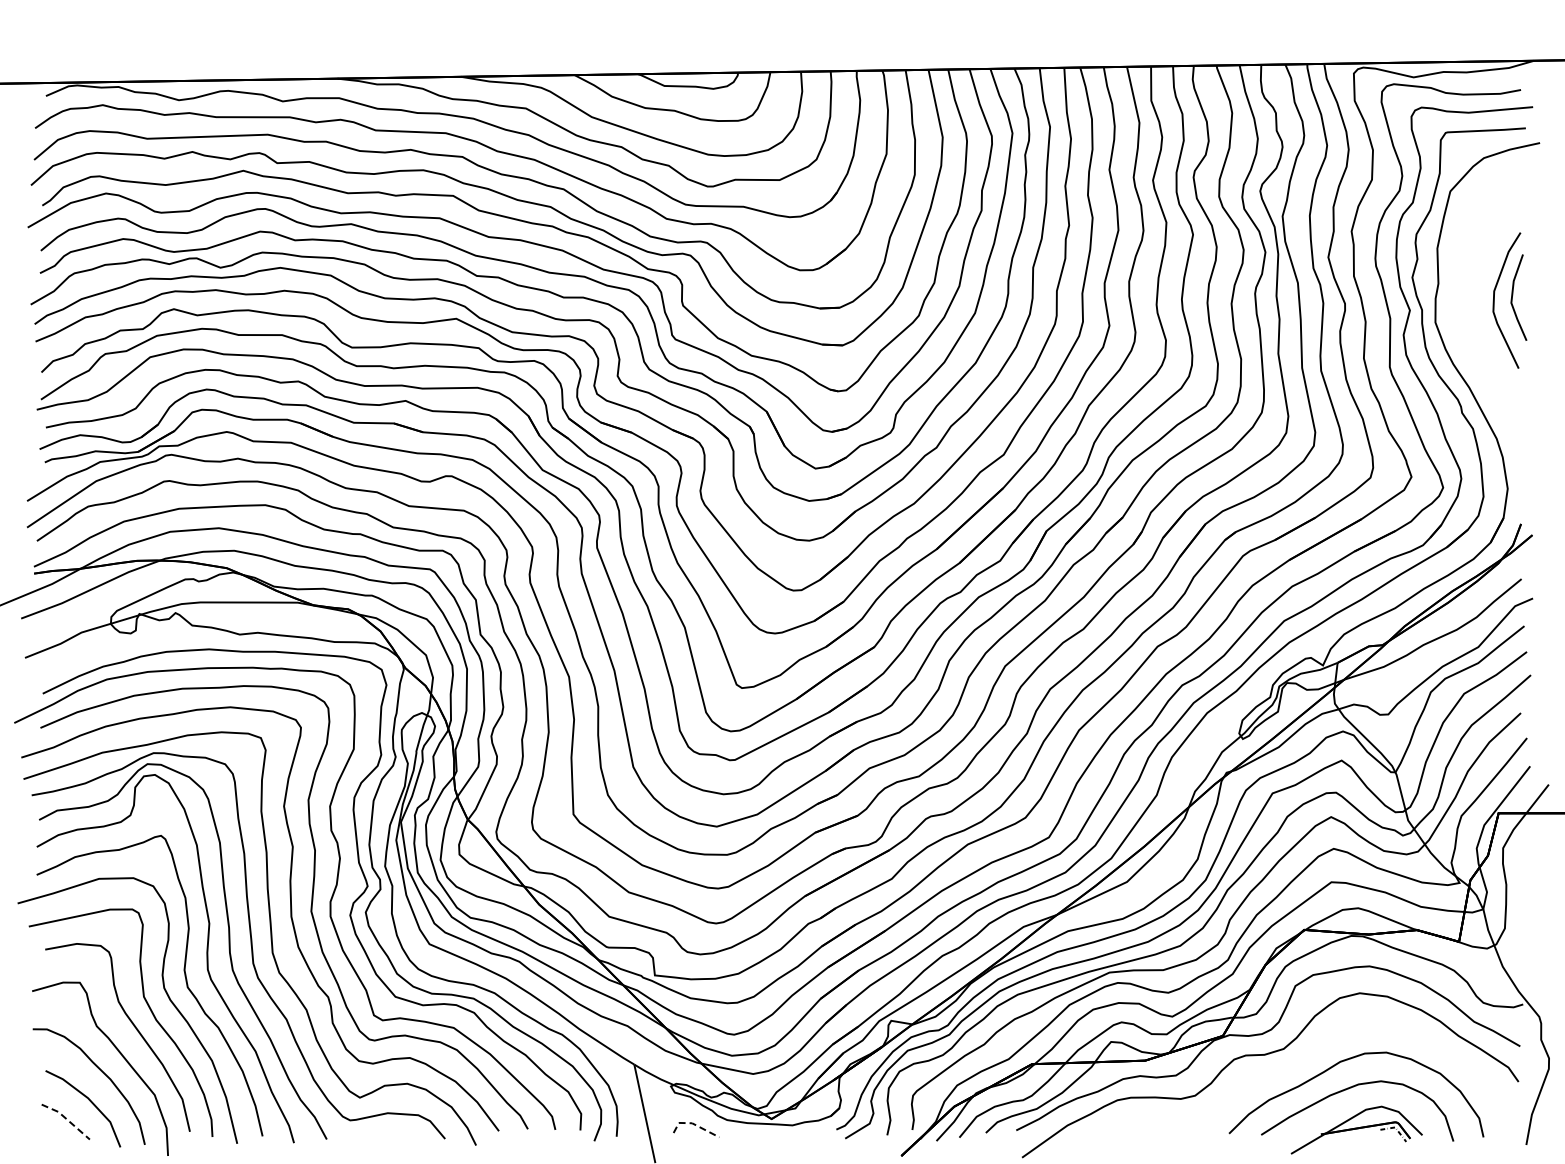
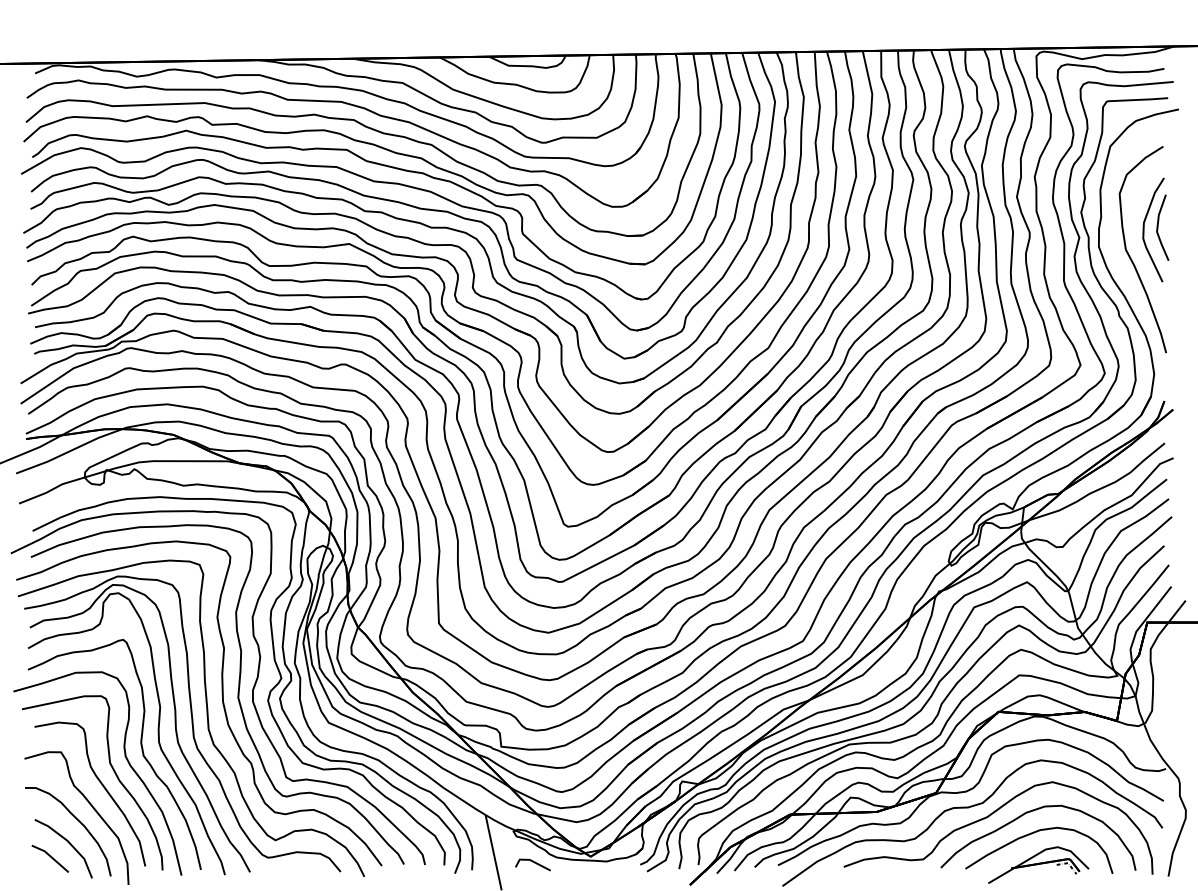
curve: (1476, 334) -> (1130, 256), added
curve: (1294, 1065) -> (990, 815), added
line: (66, 1119) -> (50, 857), dashed -> solid
line: (693, 1124) -> (530, 860), dashed -> solid

